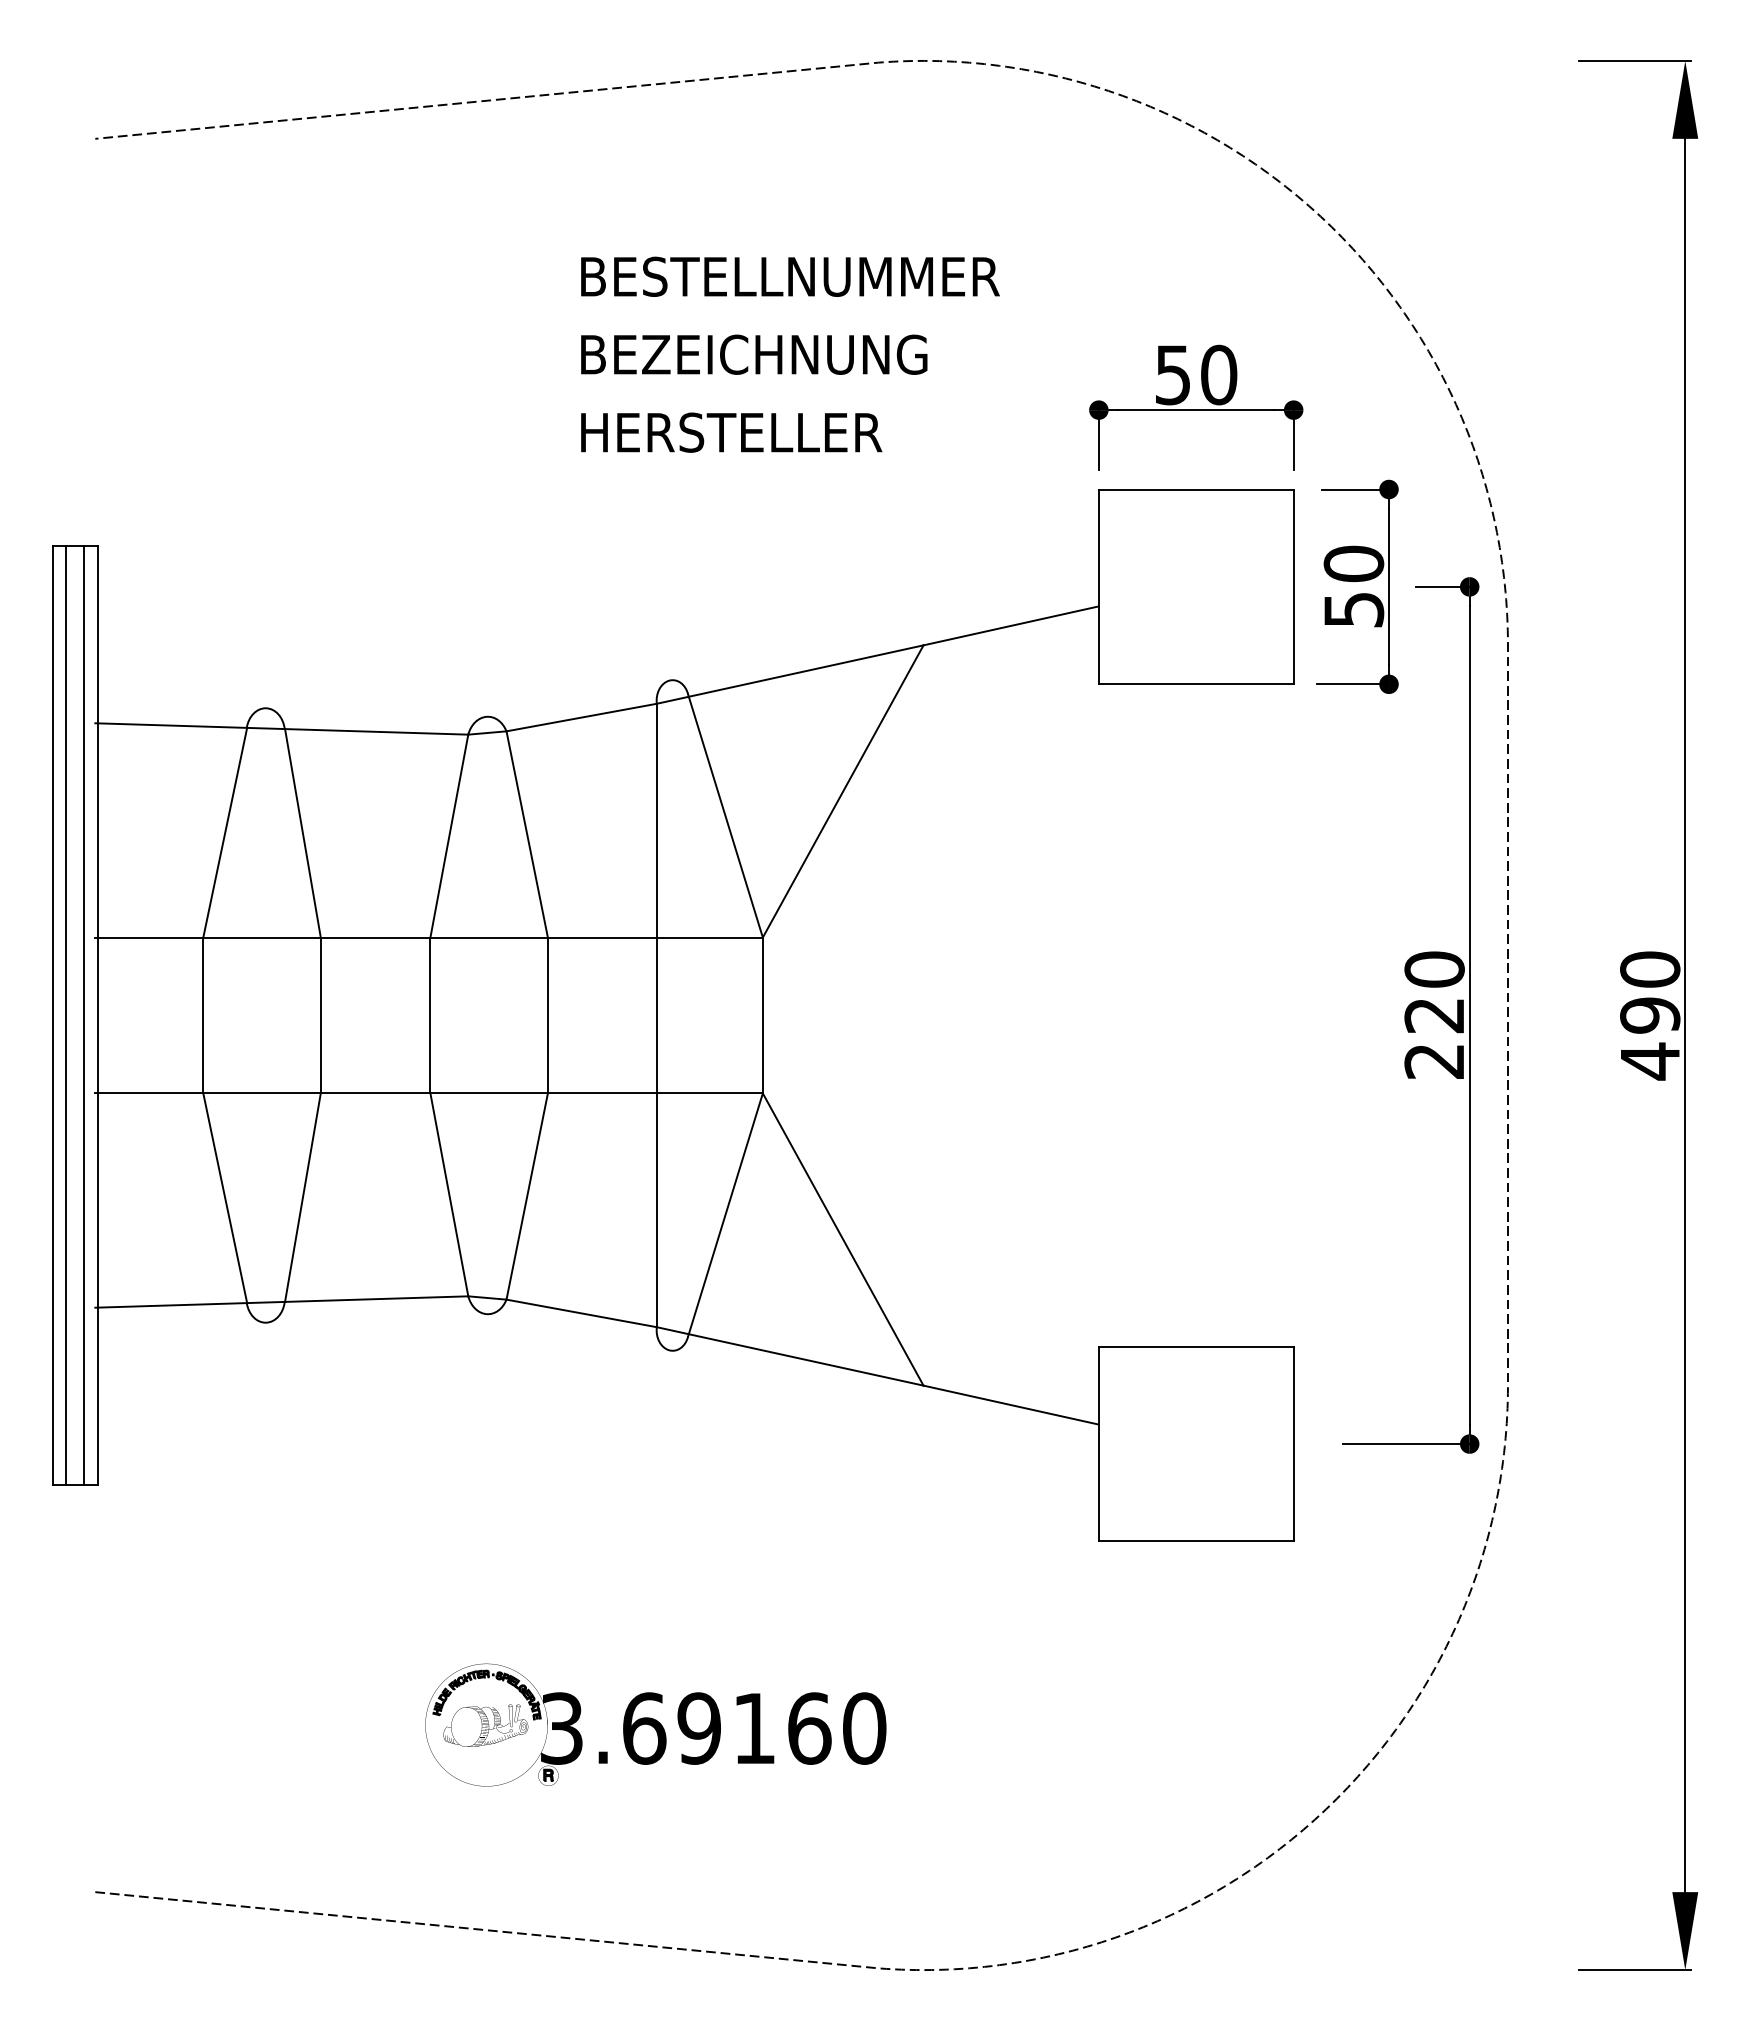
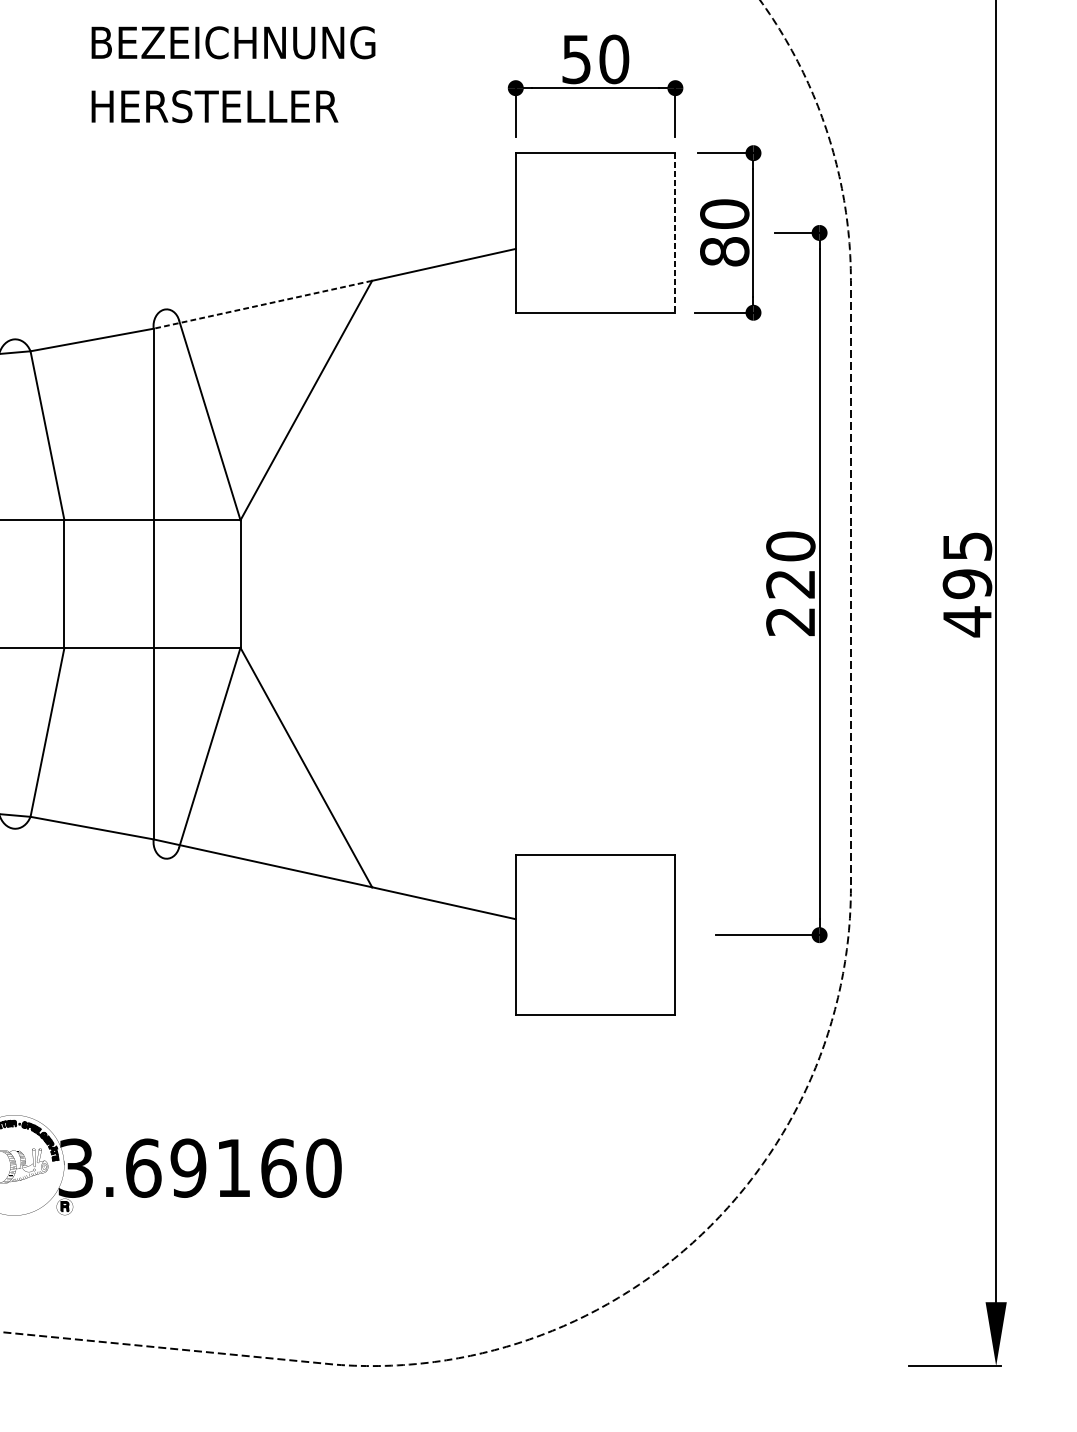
line: (1293, 587) -> (675, 233), solid -> dashed
text: (1353, 609) -> (724, 251), 50 -> 80
line: (790, 674) -> (263, 304), solid -> dashed
text: (1650, 969) -> (967, 546), 490 -> 495

